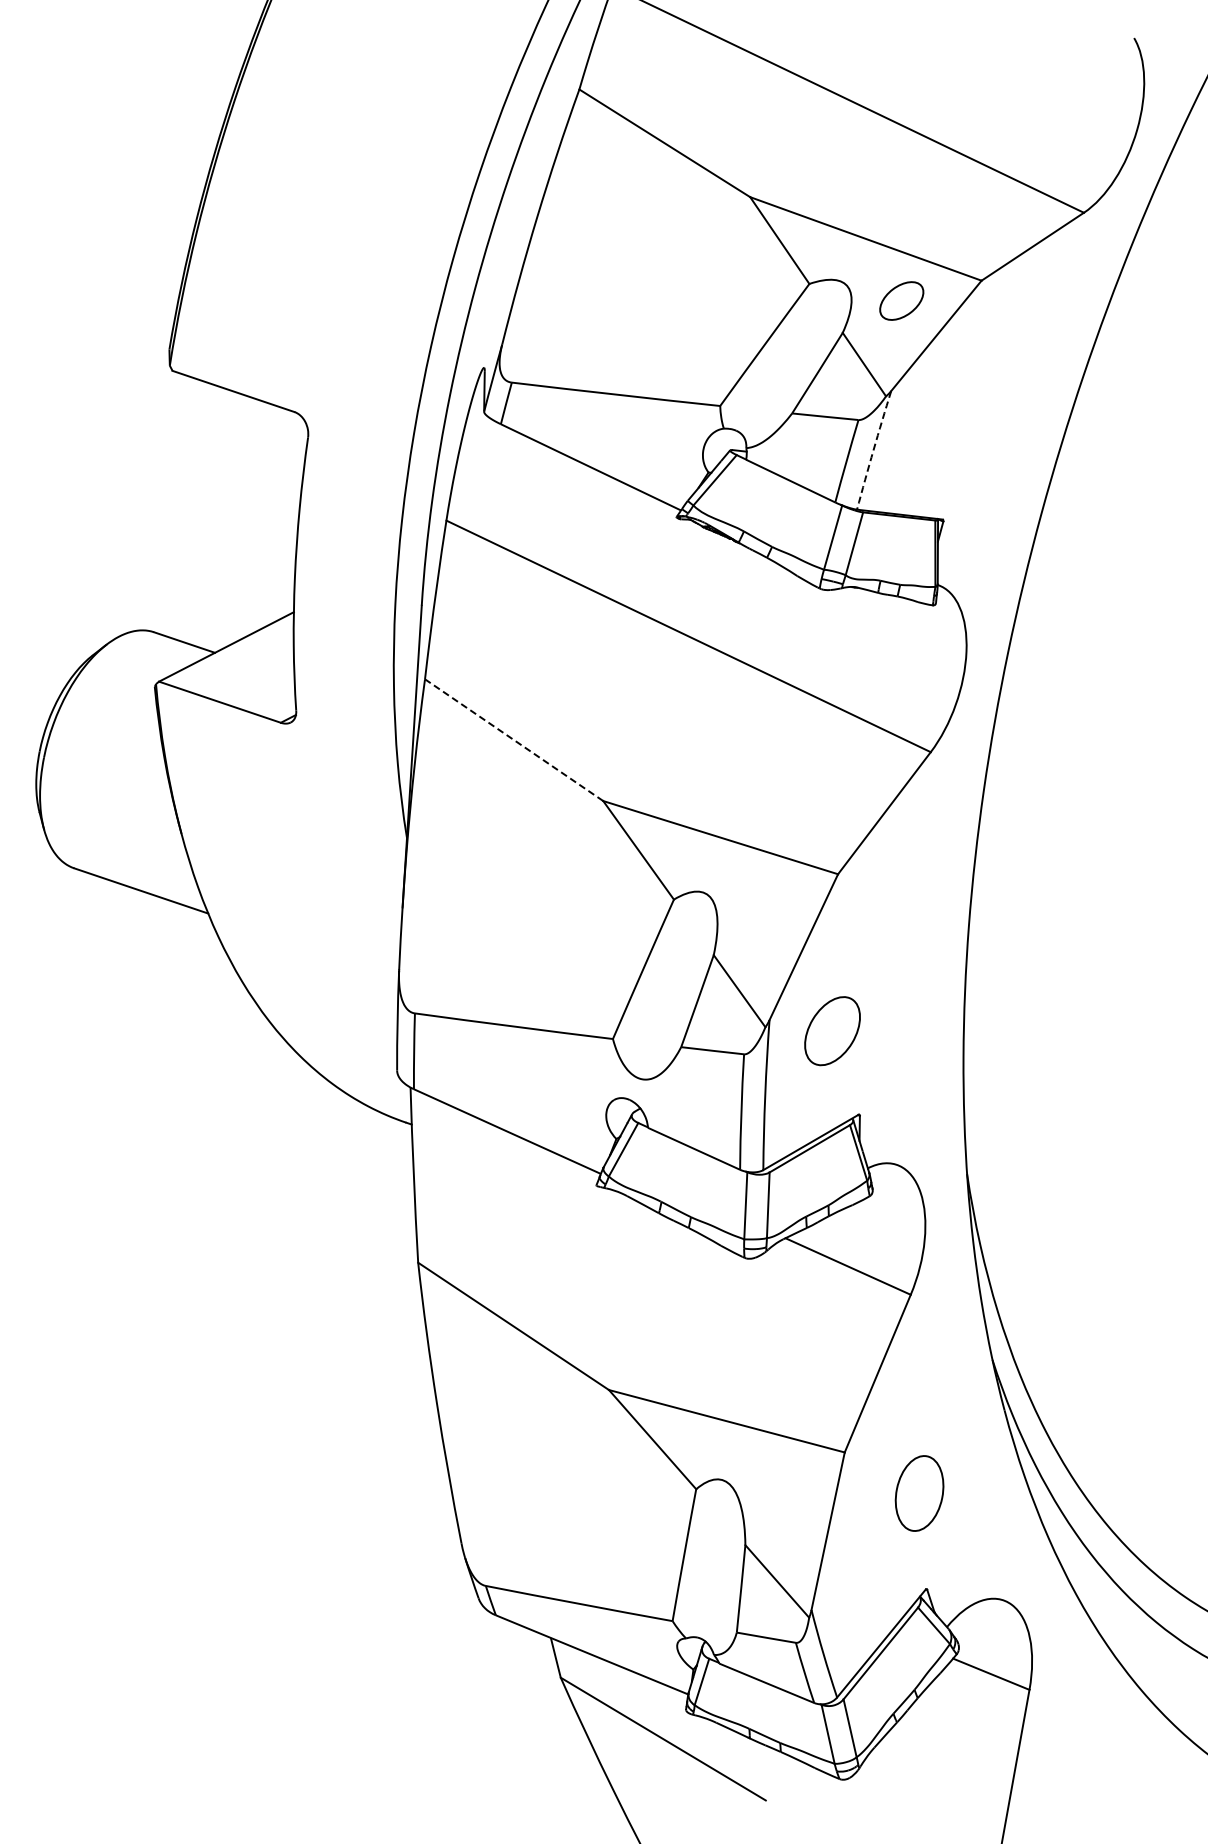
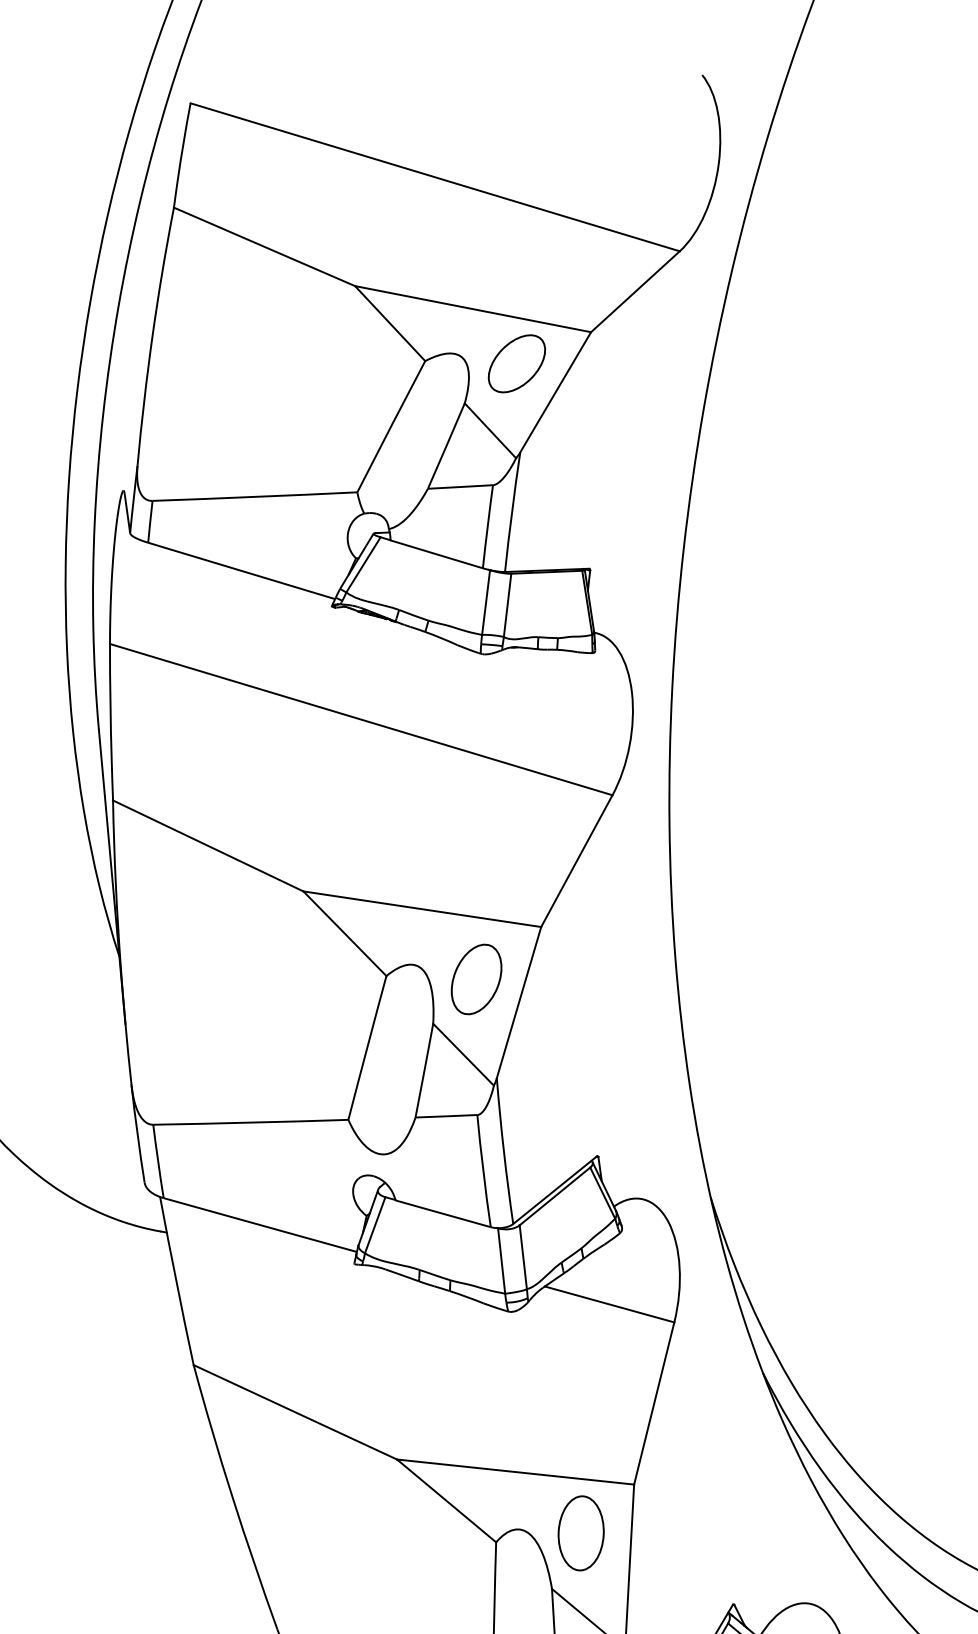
part: (901, 300) -> (516, 363), size x1.43
arc: (873, 450) -> (512, 512), dashed -> solid
line: (514, 740) -> (208, 846), dashed -> solid
part: (832, 1031) -> (476, 979), moved
part: (919, 1493) -> (581, 1533), moved

